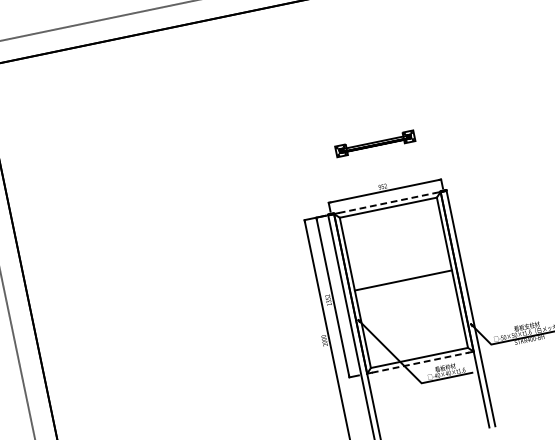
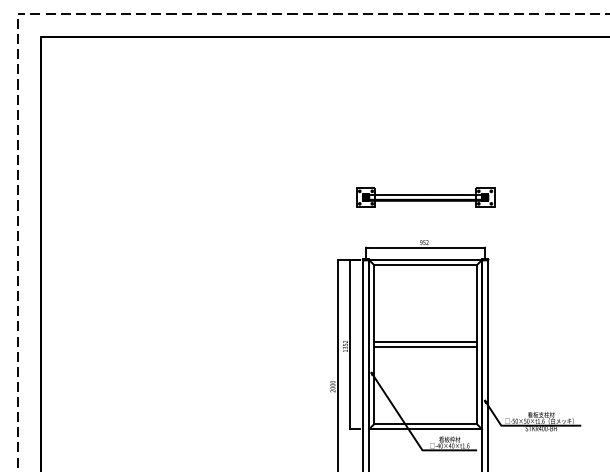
part: (375, 143) -> (425, 197), size x1.67
line: (388, 203) -> (426, 260), dashed -> solid
line: (404, 285) -> (425, 347), added
line: (421, 362) -> (426, 429), dashed -> solid

